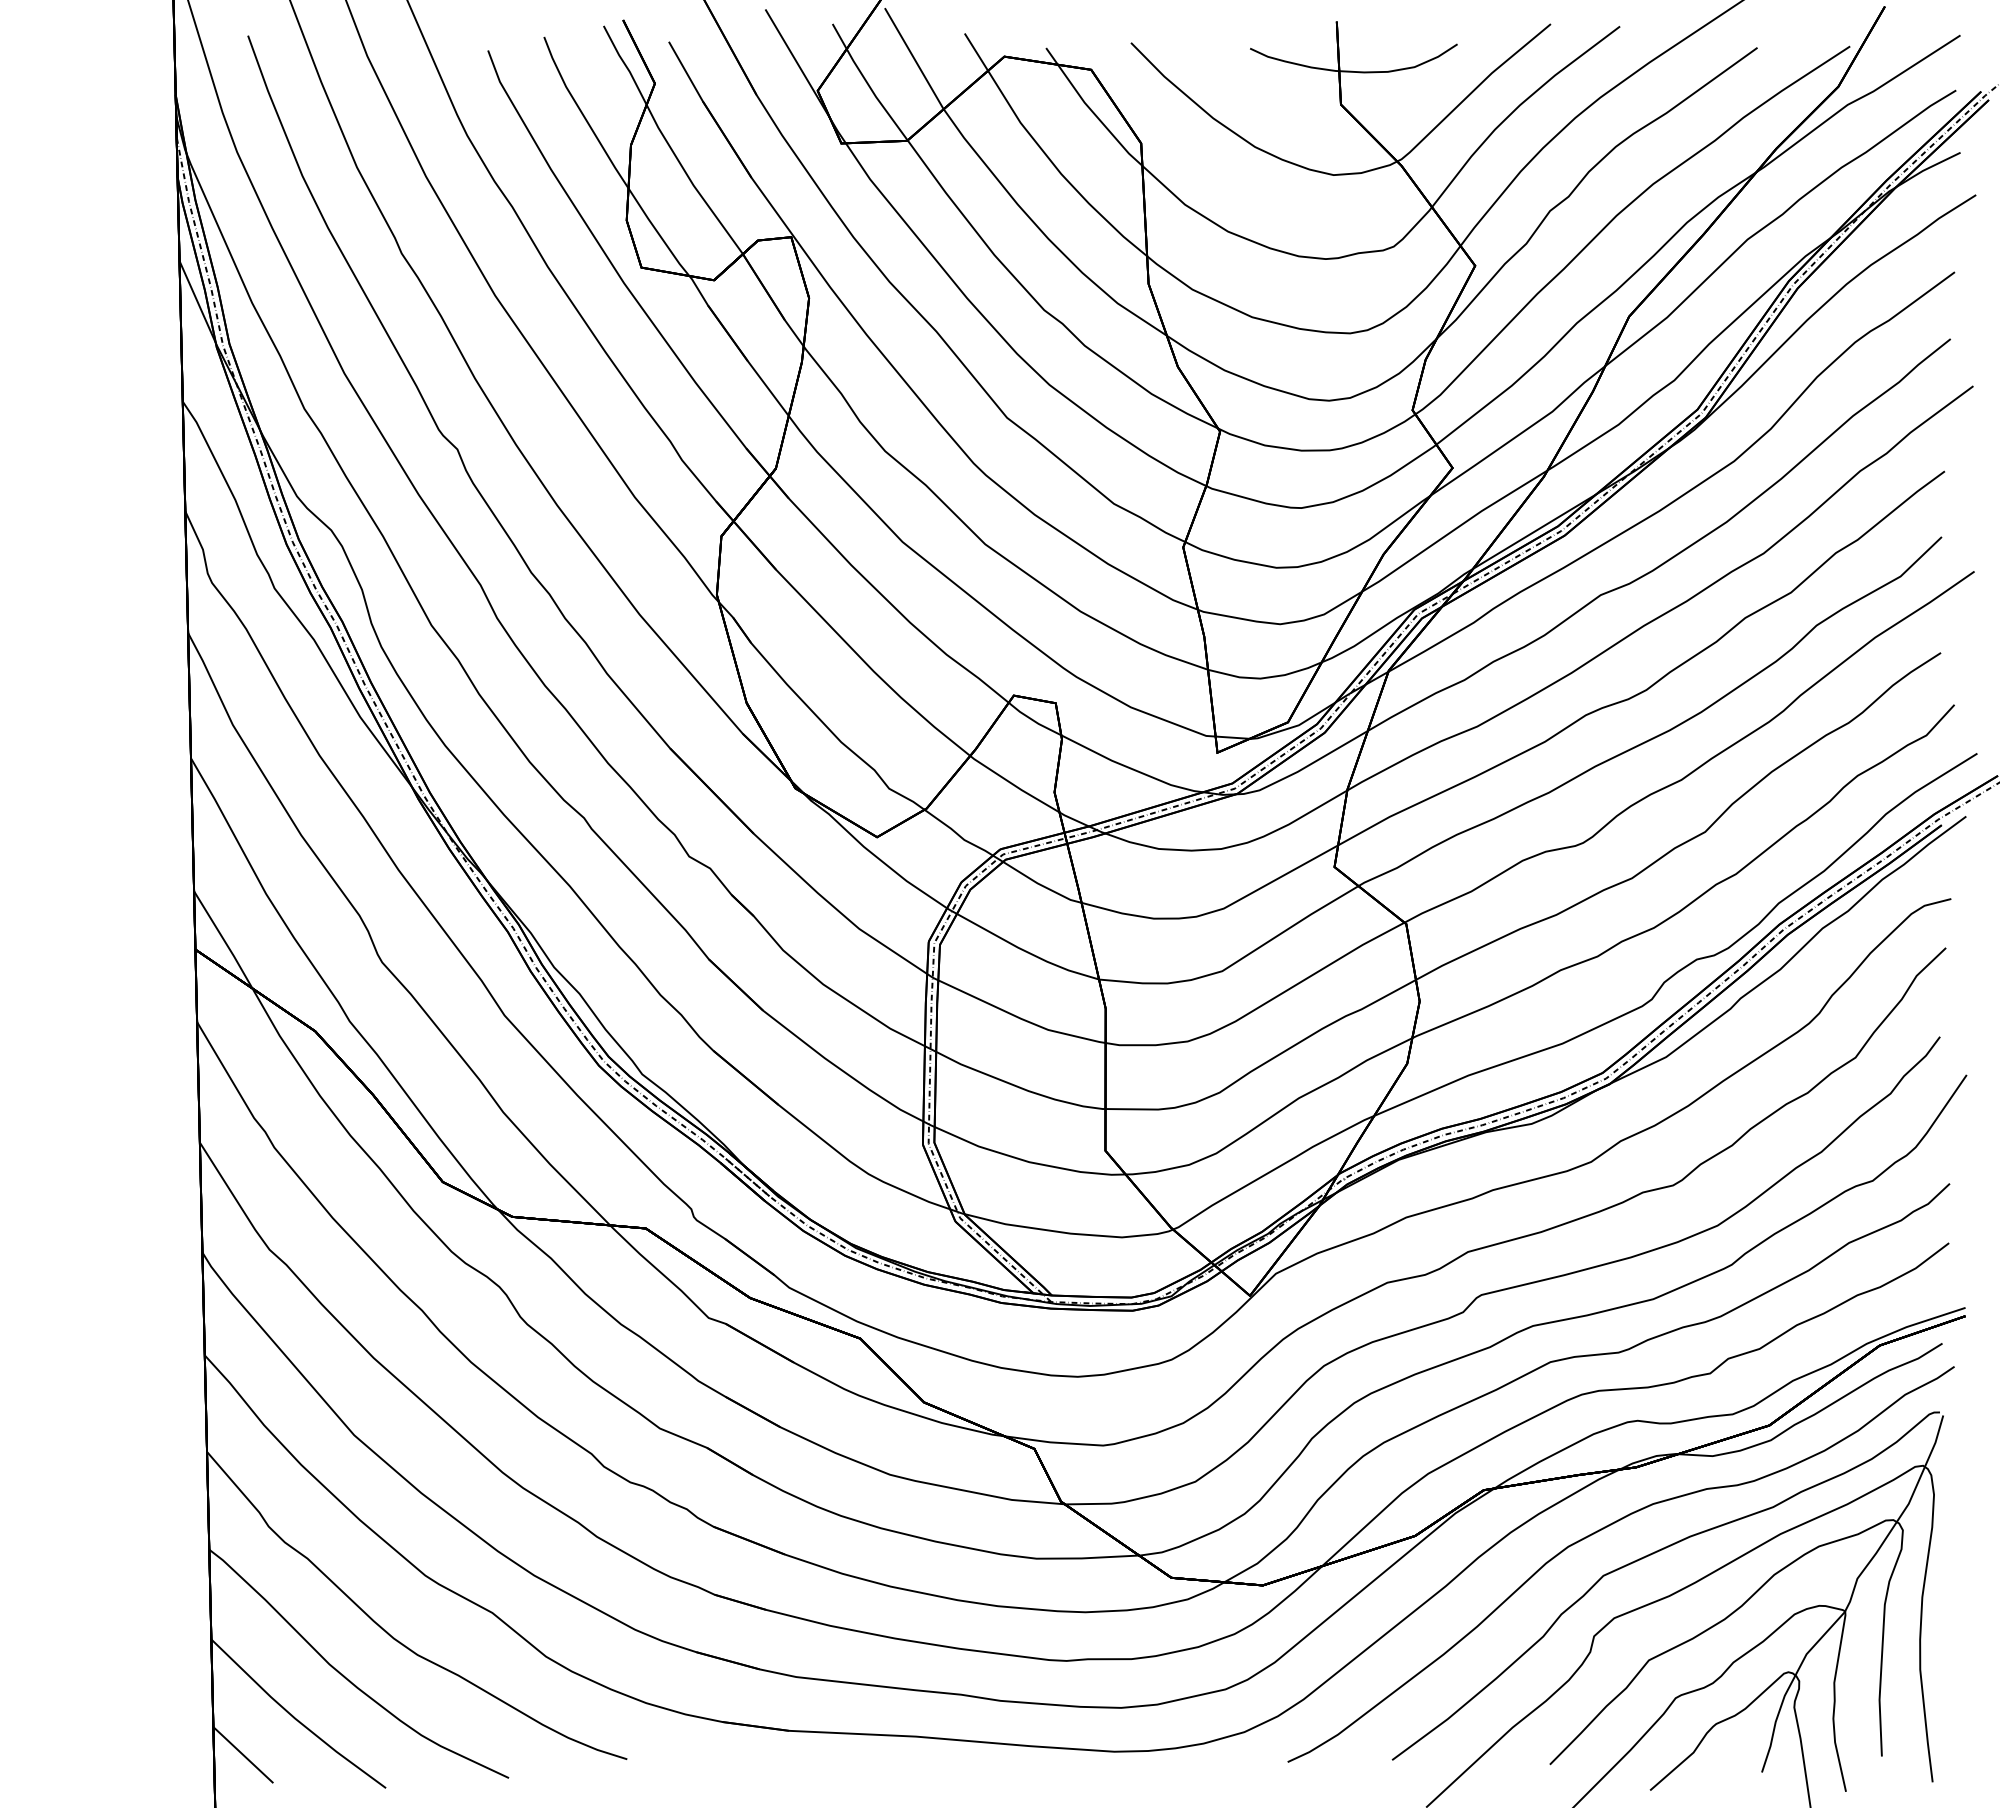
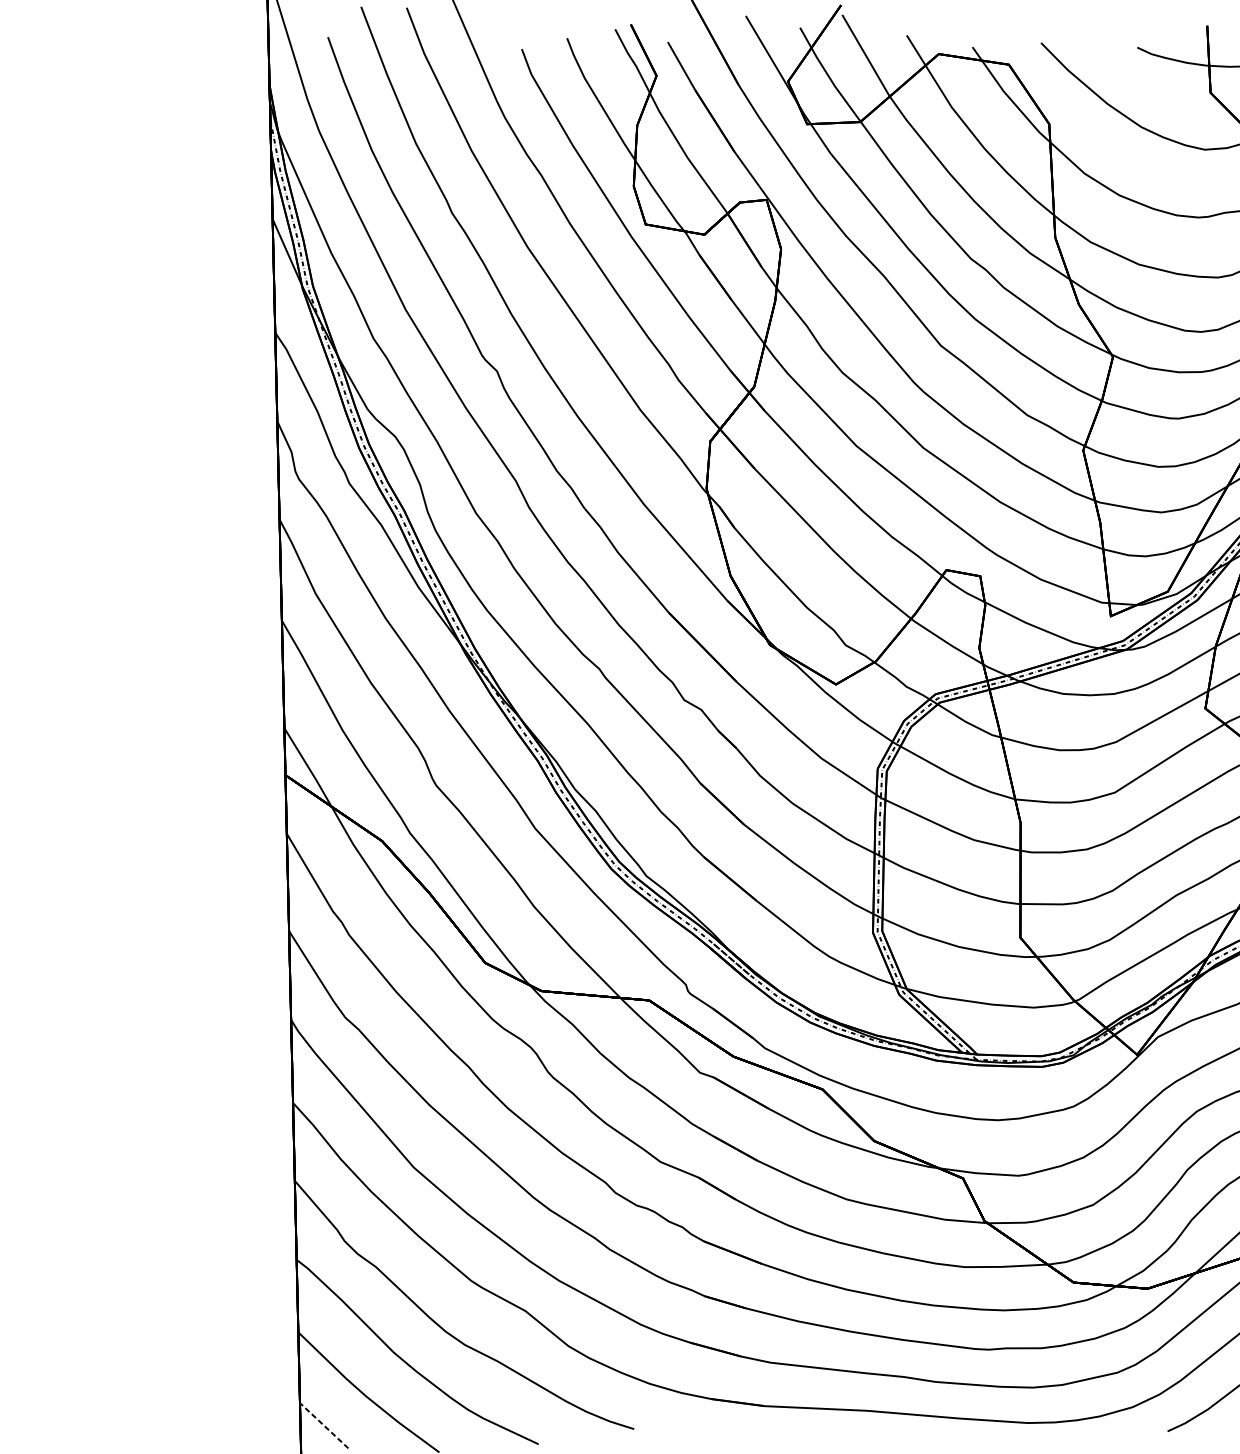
line: (242, 1754) -> (323, 1425), solid -> dashed

